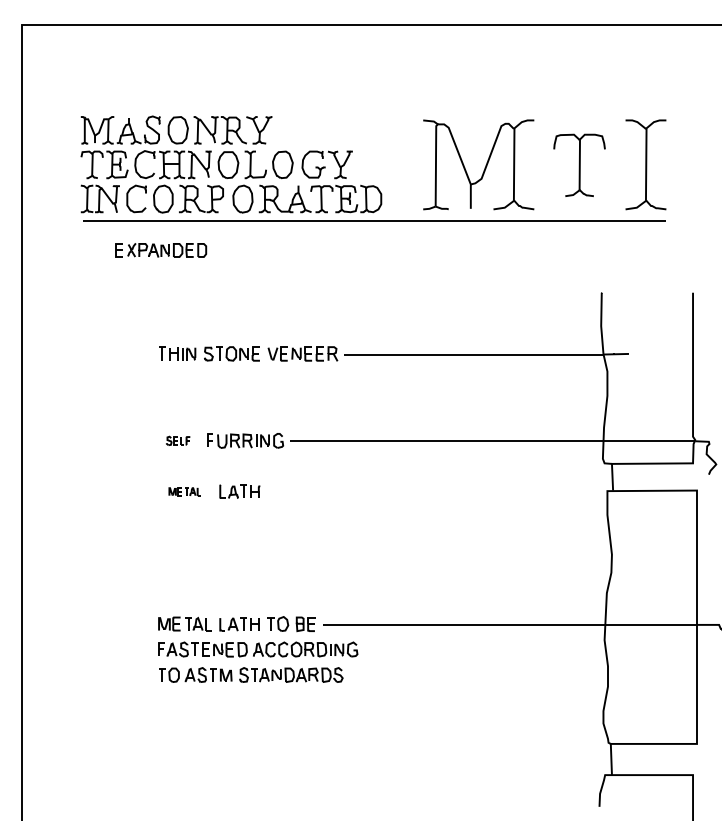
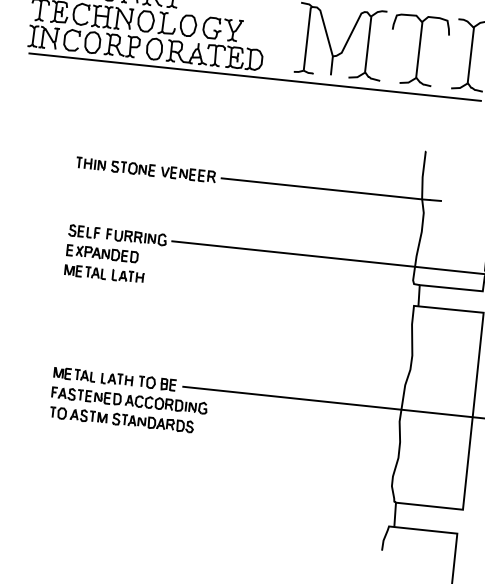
part: (579, 165) -> (418, 50), size x1.43
part: (161, 250) -> (102, 253), moved
part: (178, 440) -> (84, 231), size x1.67
part: (184, 491) -> (85, 271), size x1.67

